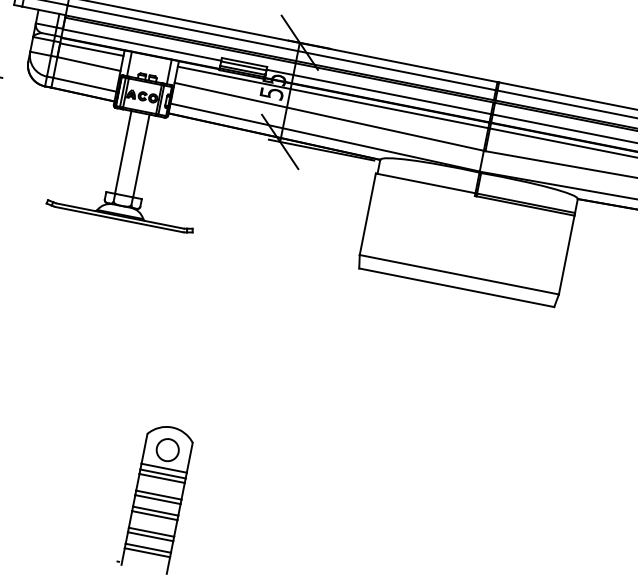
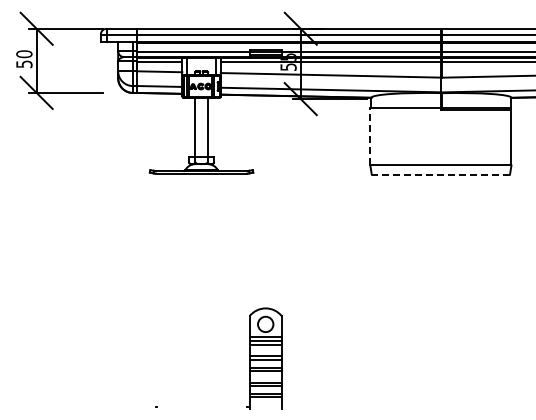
line: (368, 214) -> (370, 136), solid -> dashed
line: (456, 287) -> (440, 174), solid -> dashed

